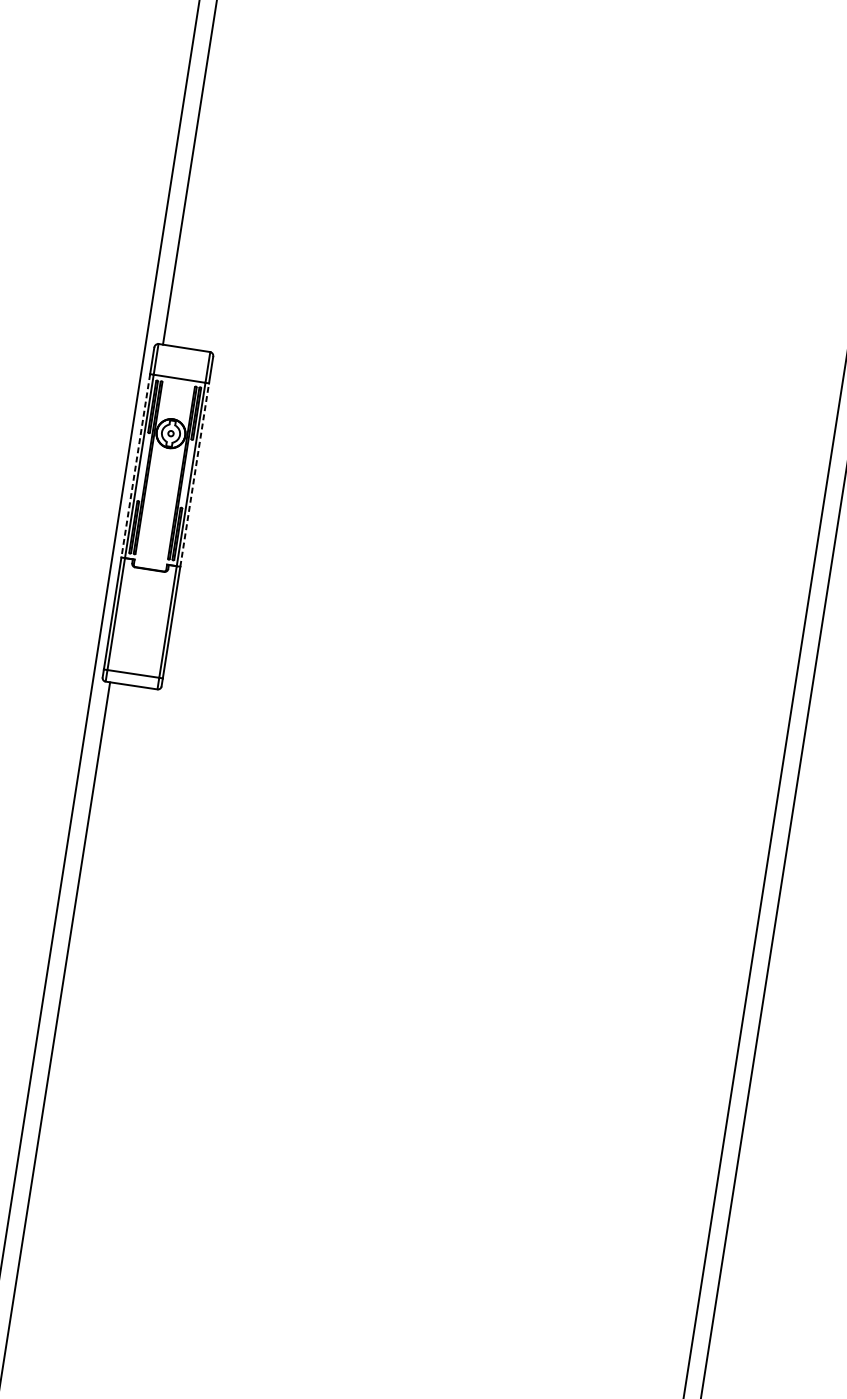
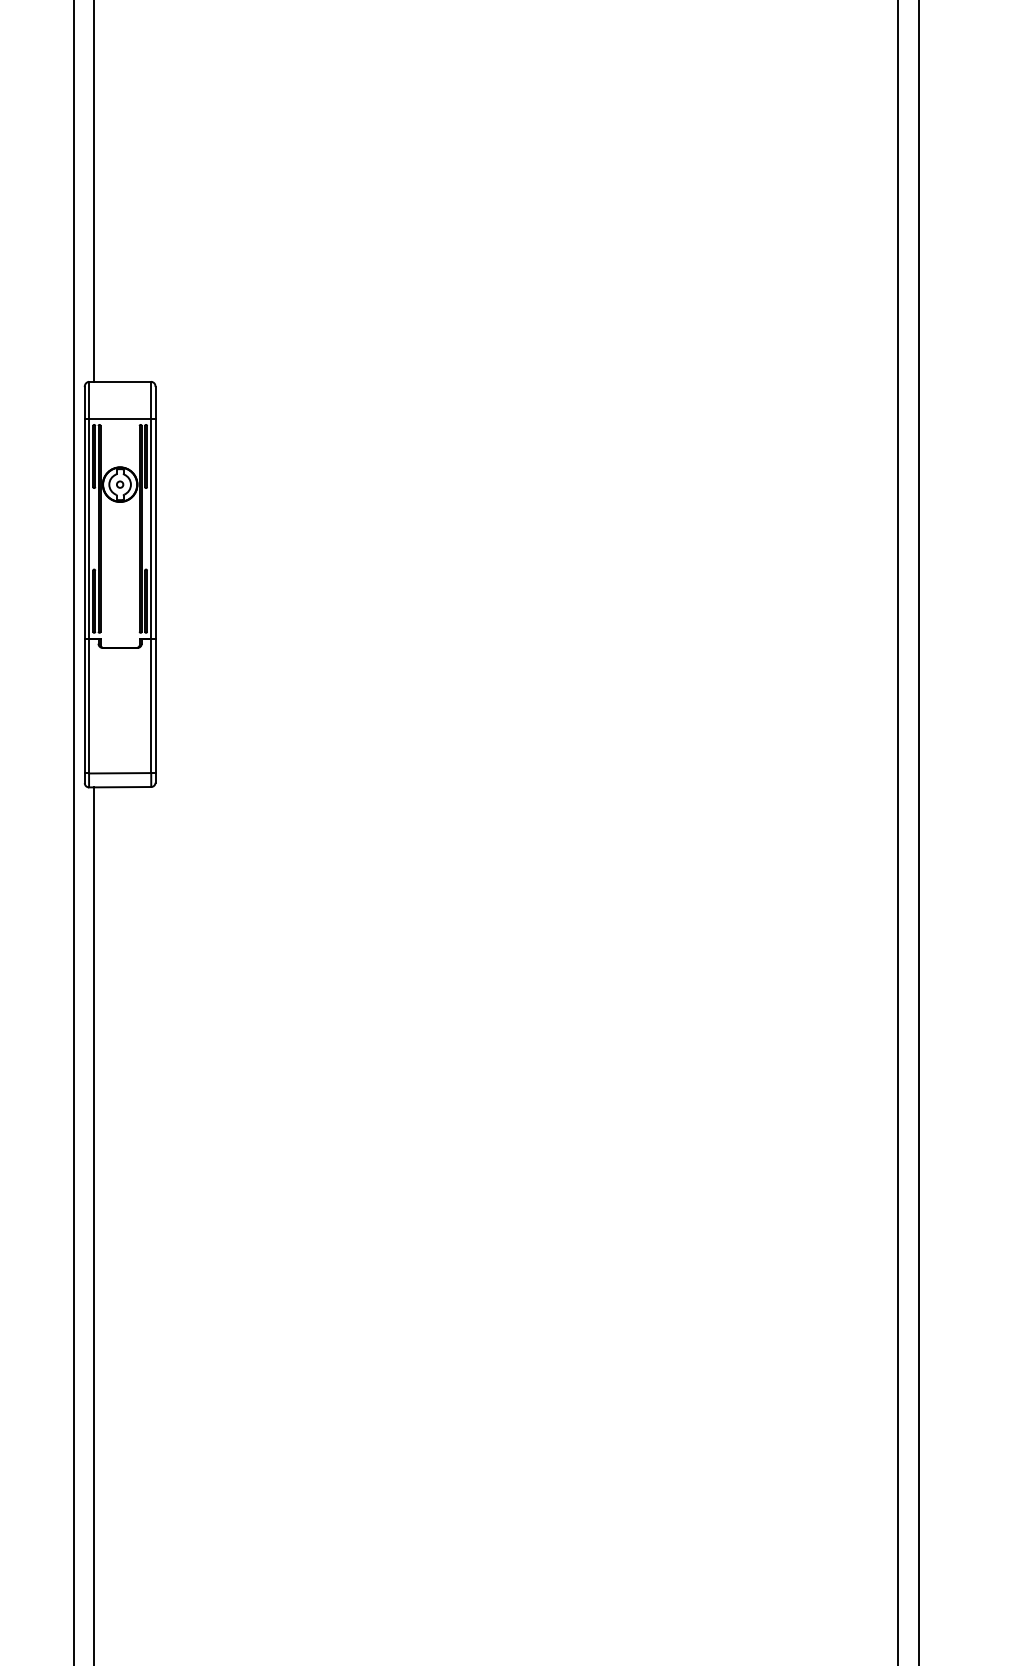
line: (135, 466) -> (84, 529), dashed -> solid
line: (194, 474) -> (155, 528), dashed -> solid

